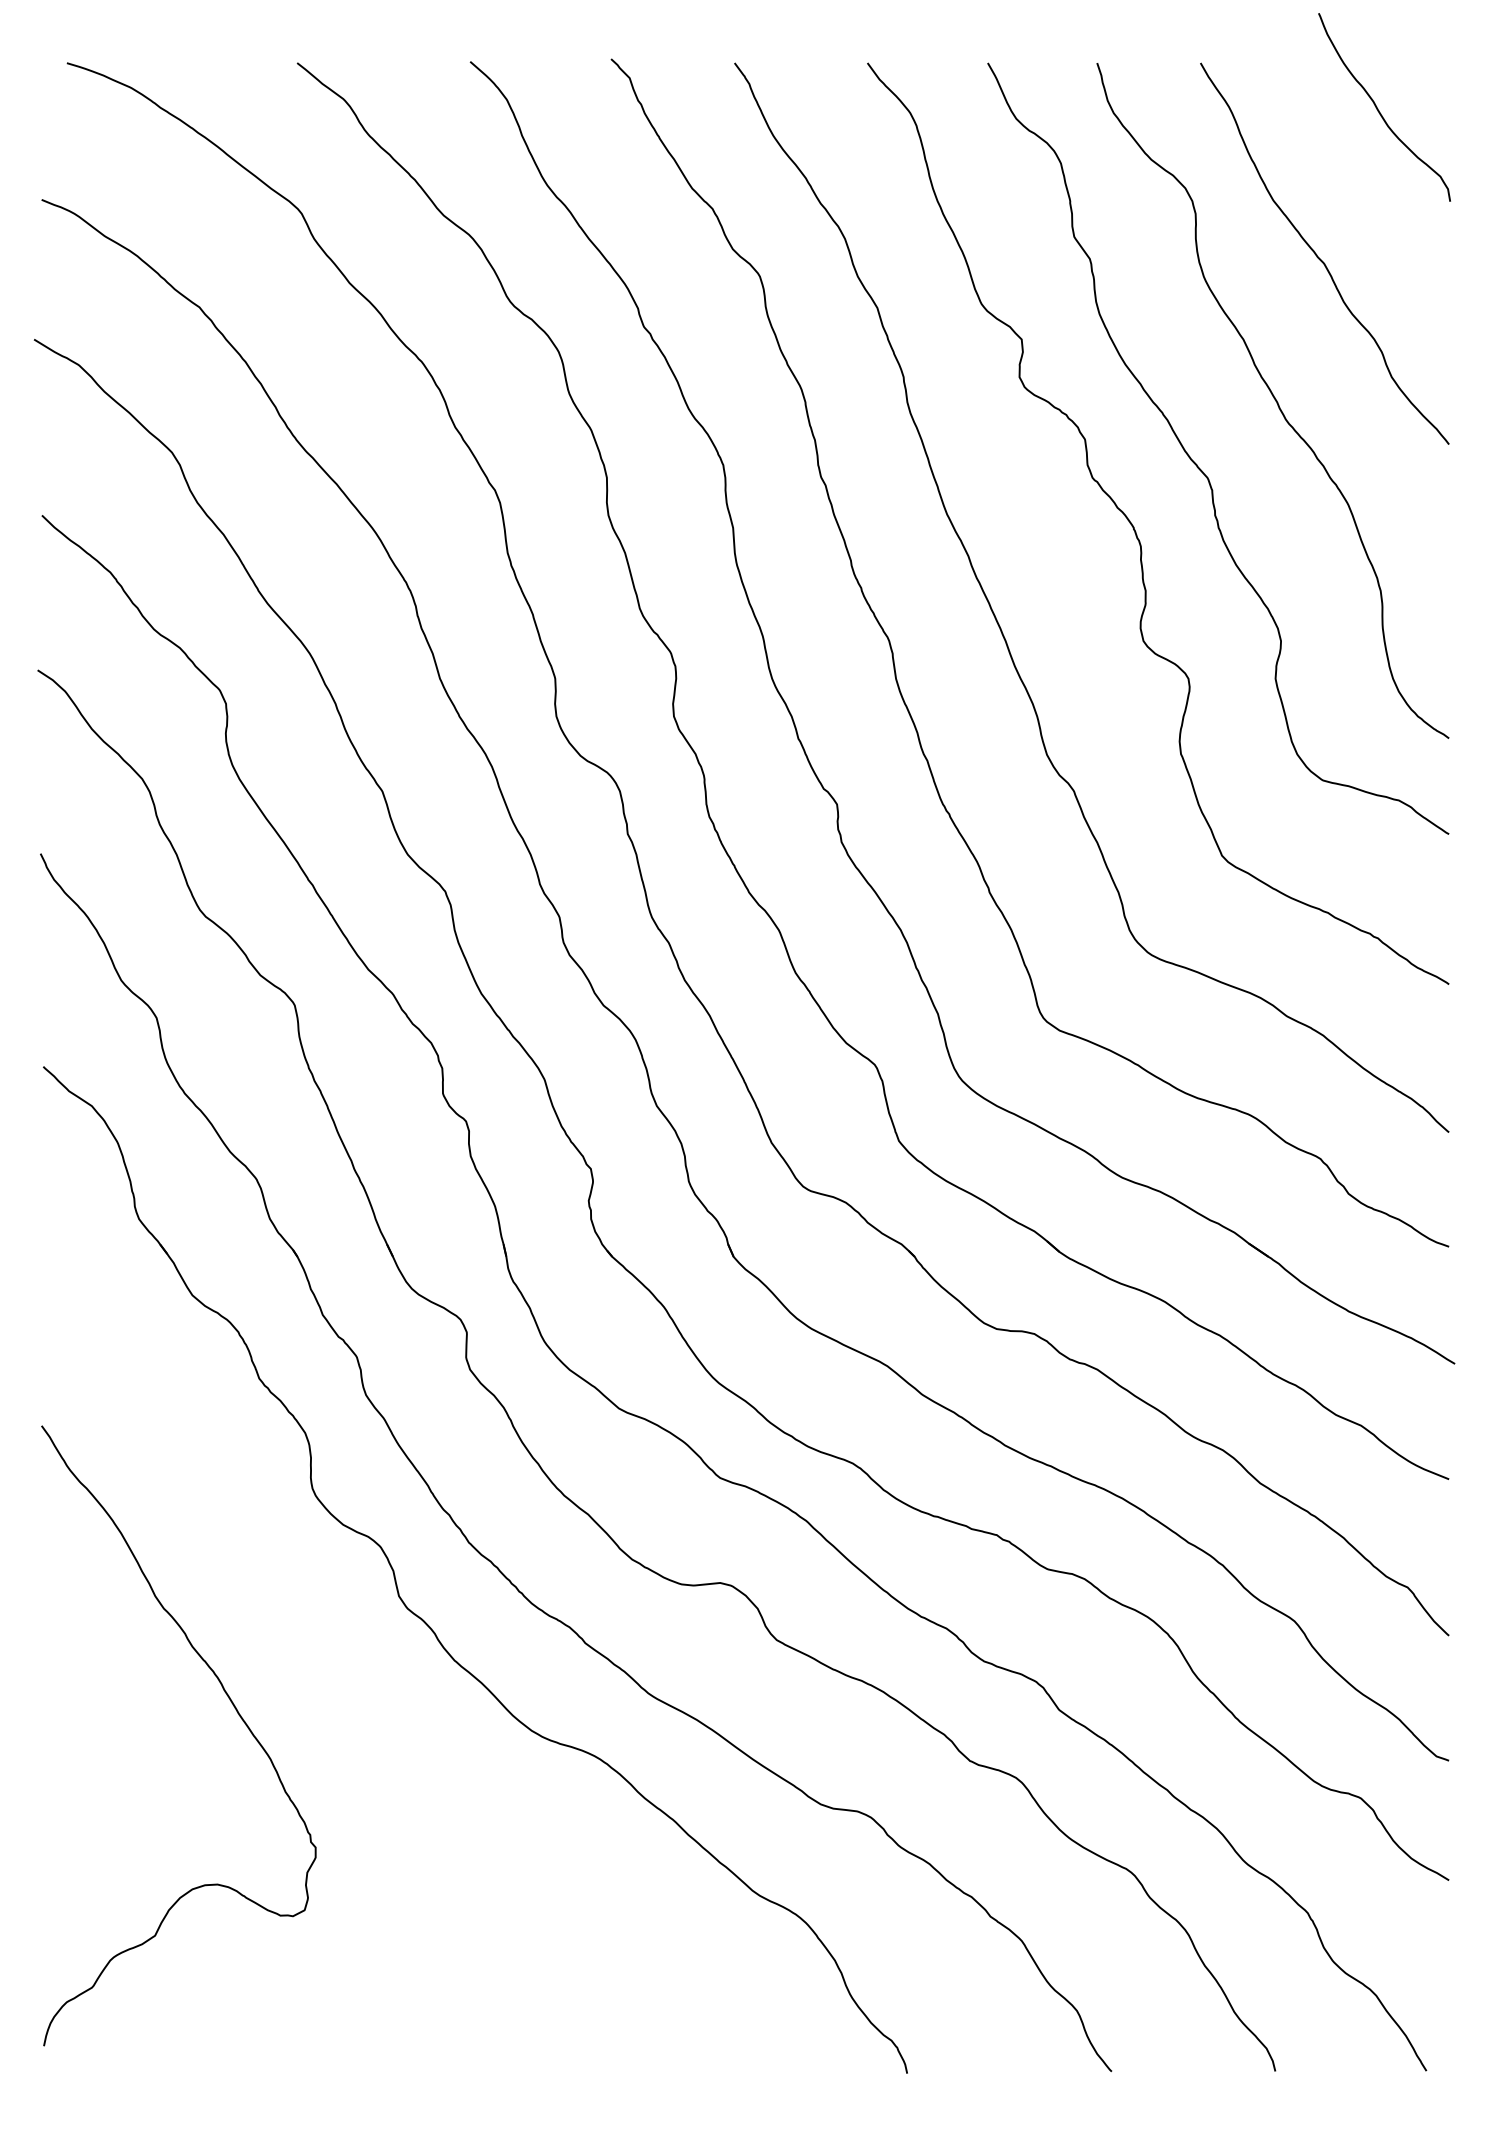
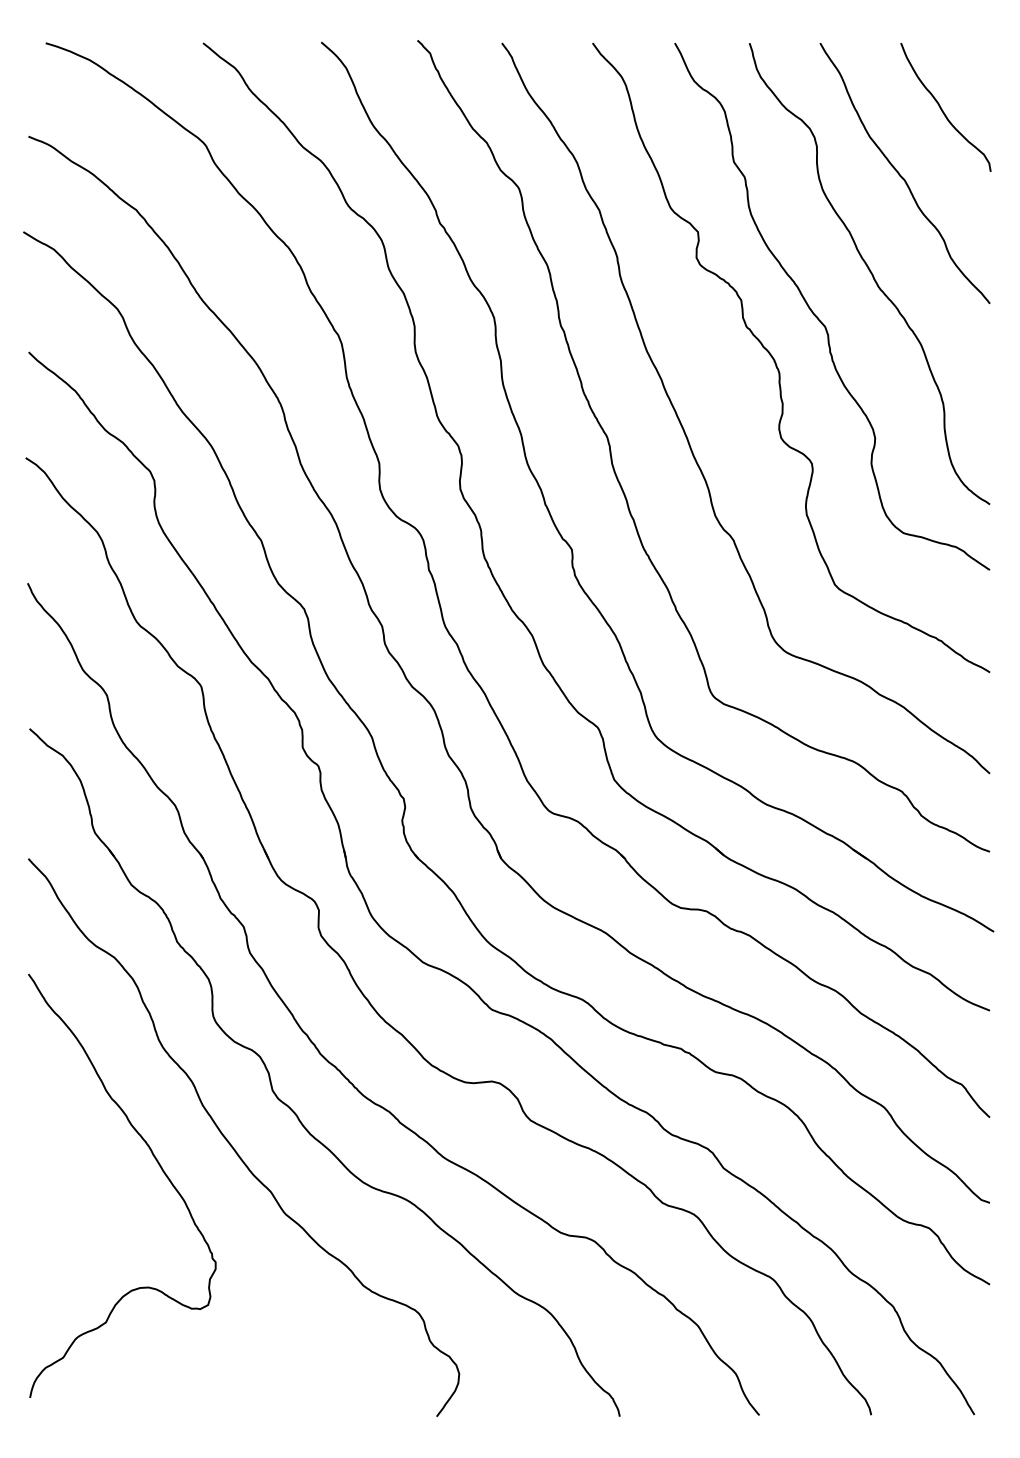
curve: (1379, 110) -> (942, 109), moved
curve: (341, 1678) -> (233, 1146), added

